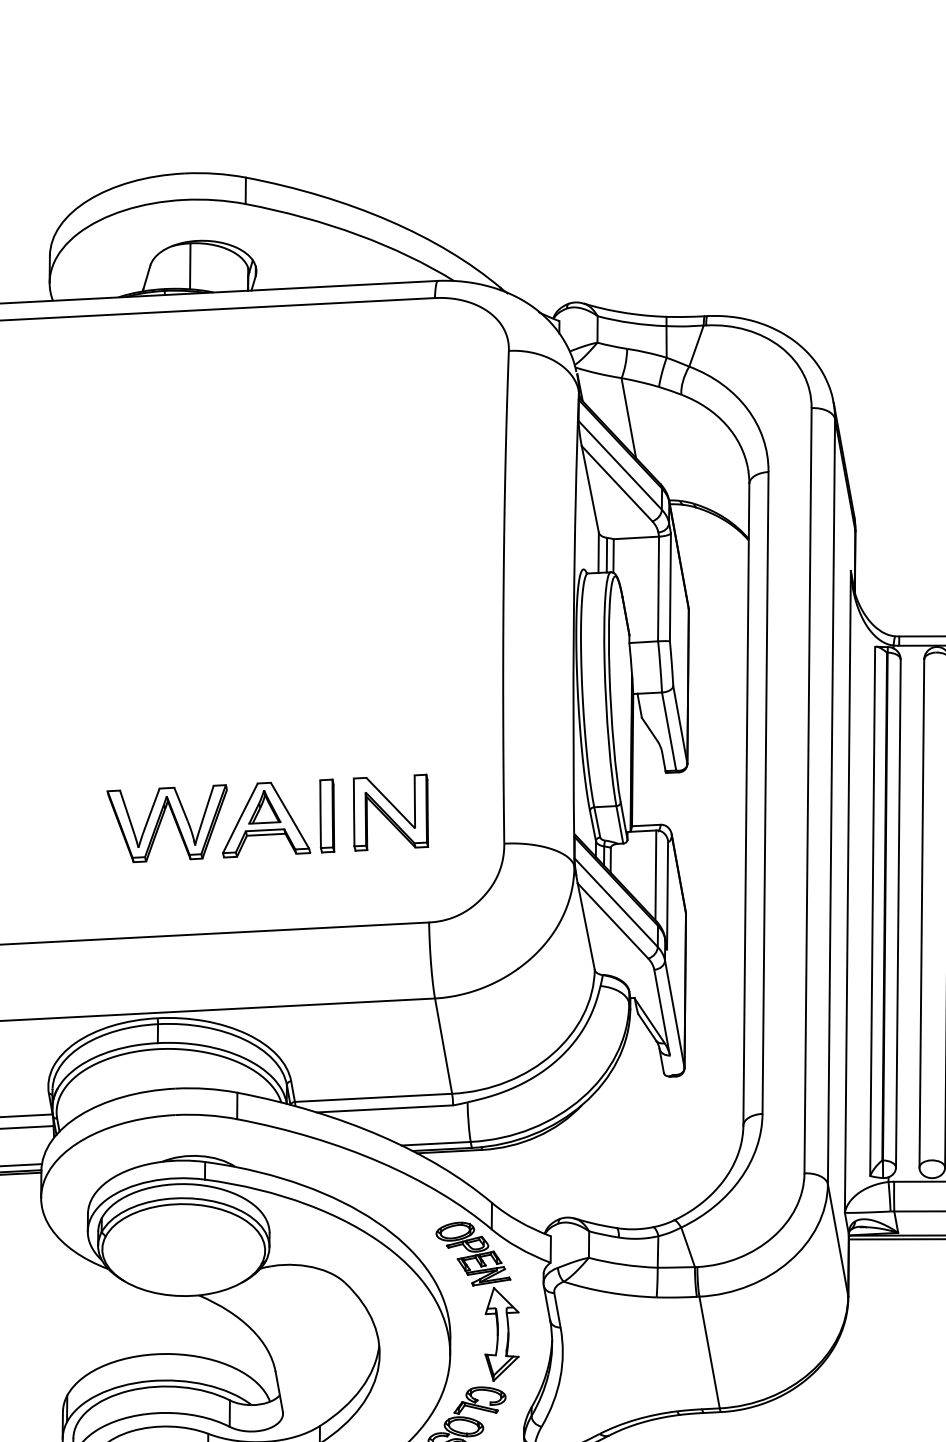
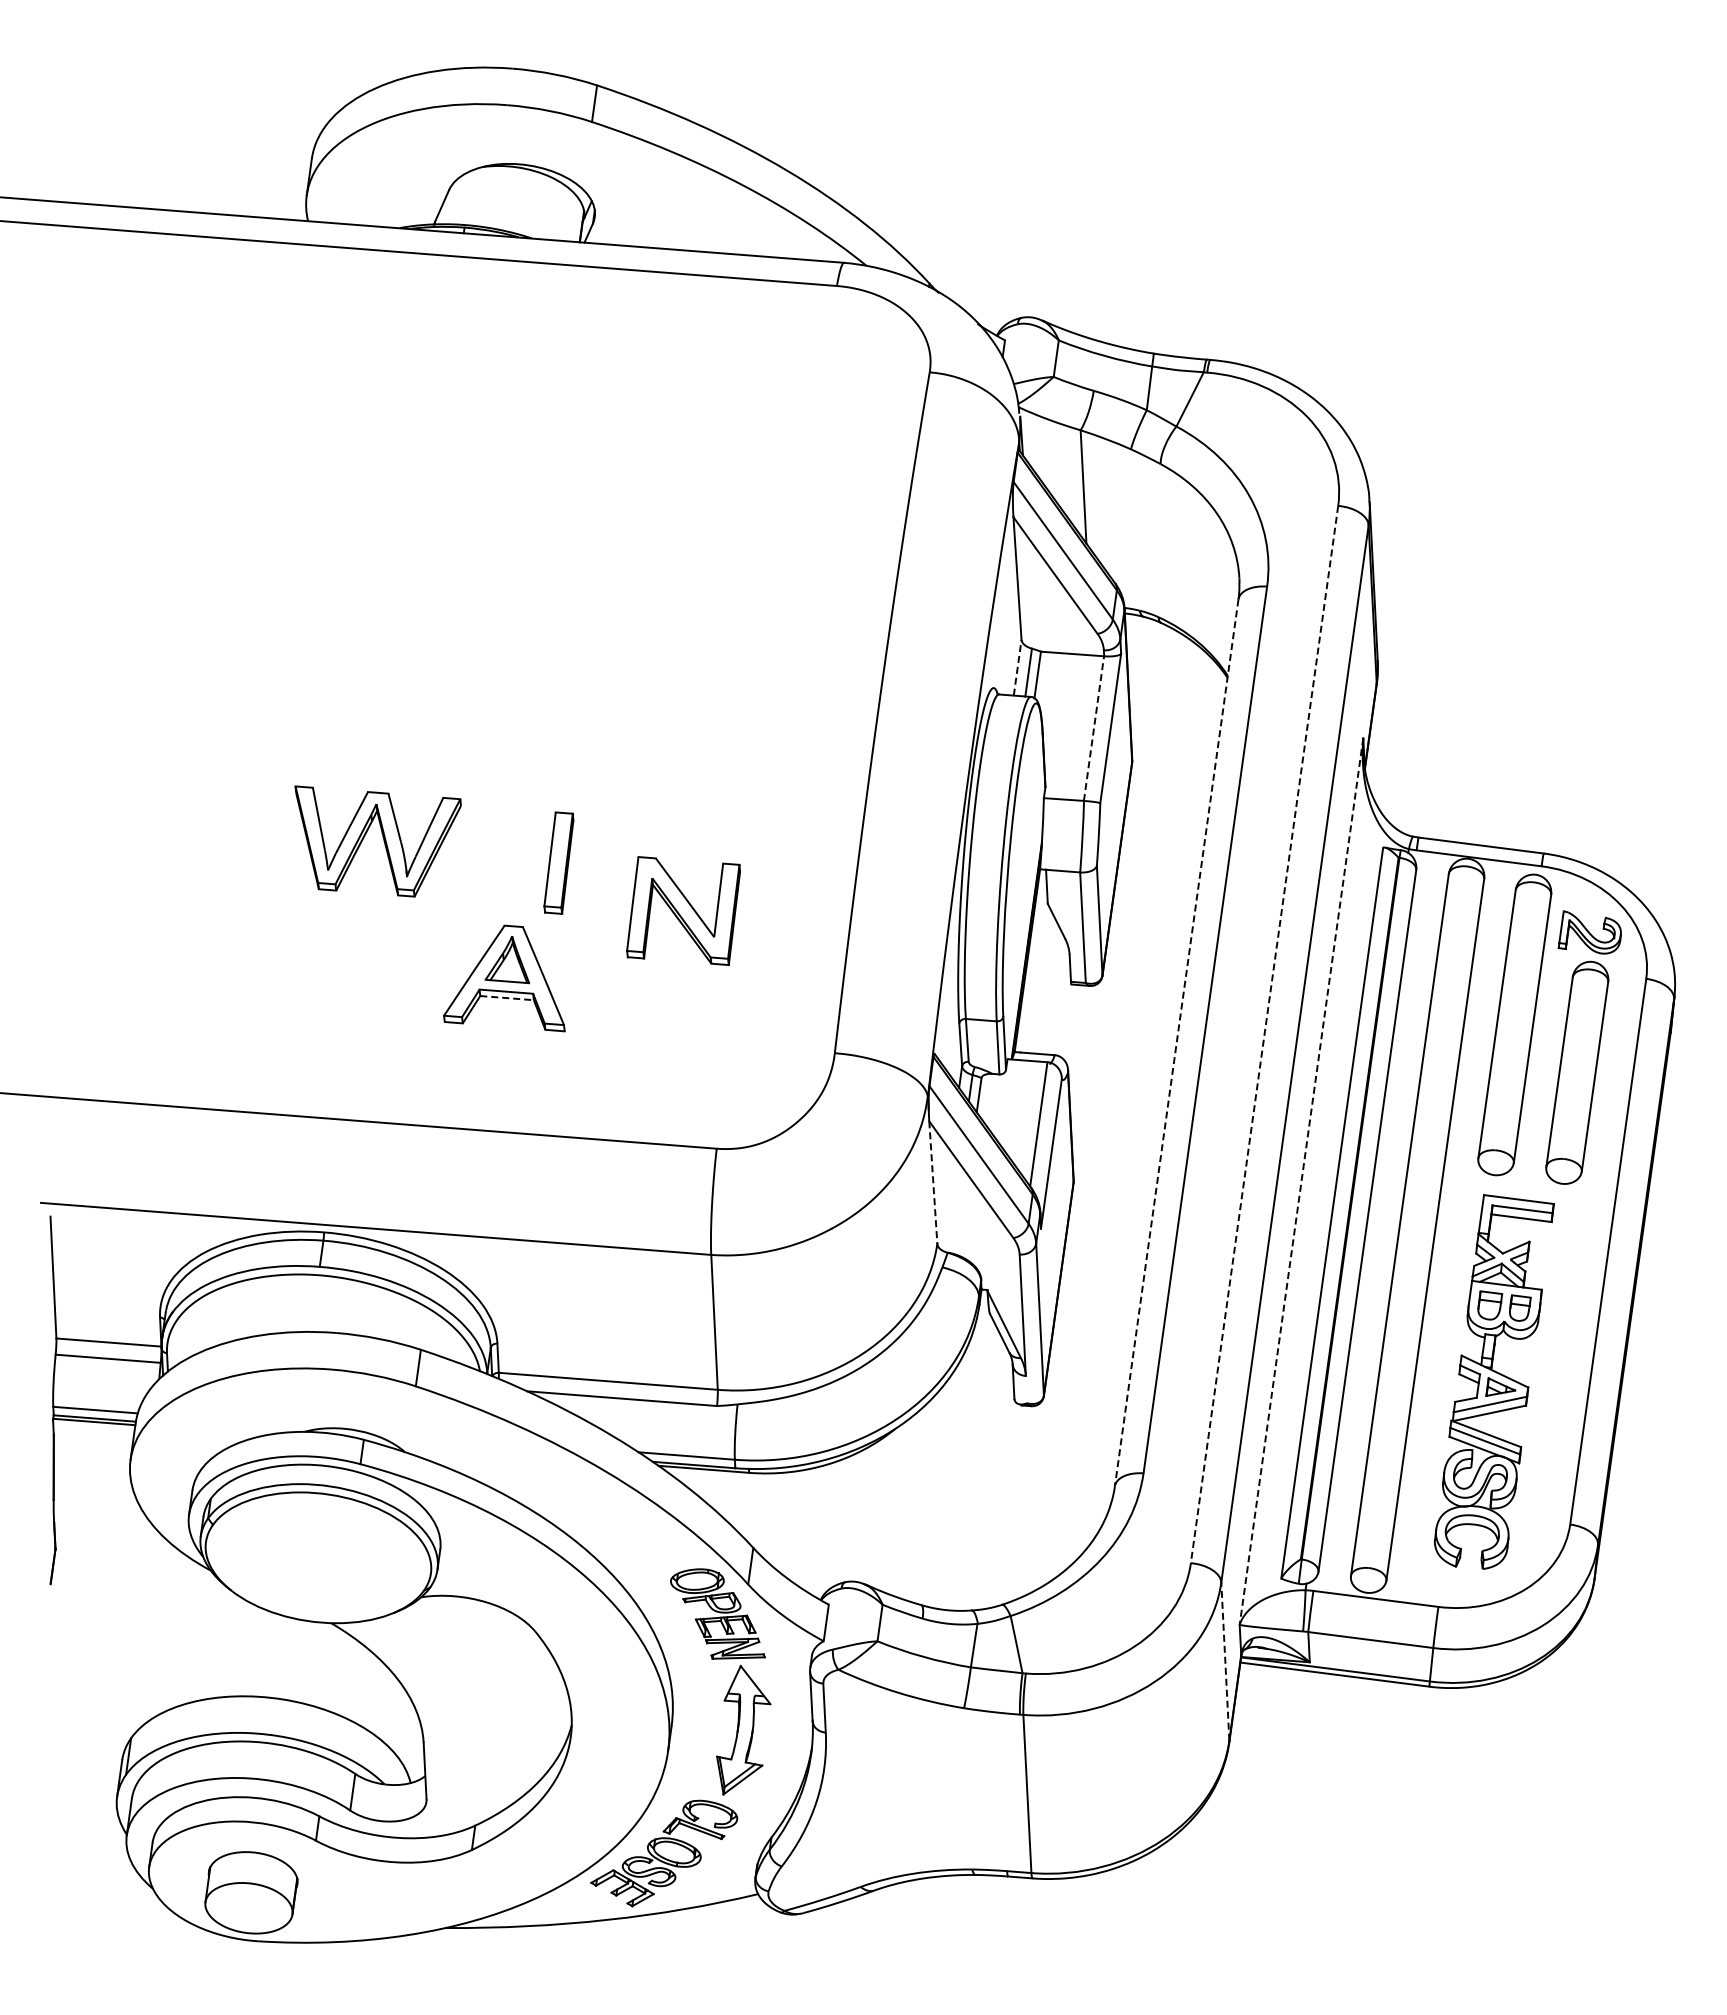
line: (189, 265) -> (503, 197), removed
line: (598, 552) -> (1017, 667), solid -> dashed
line: (658, 588) -> (1094, 728), solid -> dashed
line: (808, 790) -> (1264, 1034), solid -> dashed
line: (746, 804) -> (1176, 1042), solid -> dashed
part: (390, 812) -> (683, 910), moved
part: (326, 815) -> (558, 862), moved
part: (170, 822) -> (377, 841), moved
line: (266, 835) -> (507, 998), solid -> dashed
line: (847, 891) -> (1301, 1181), solid -> dashed
line: (586, 926) -> (933, 1182), solid -> dashed
line: (838, 1240) -> (1225, 1661), solid -> dashed

